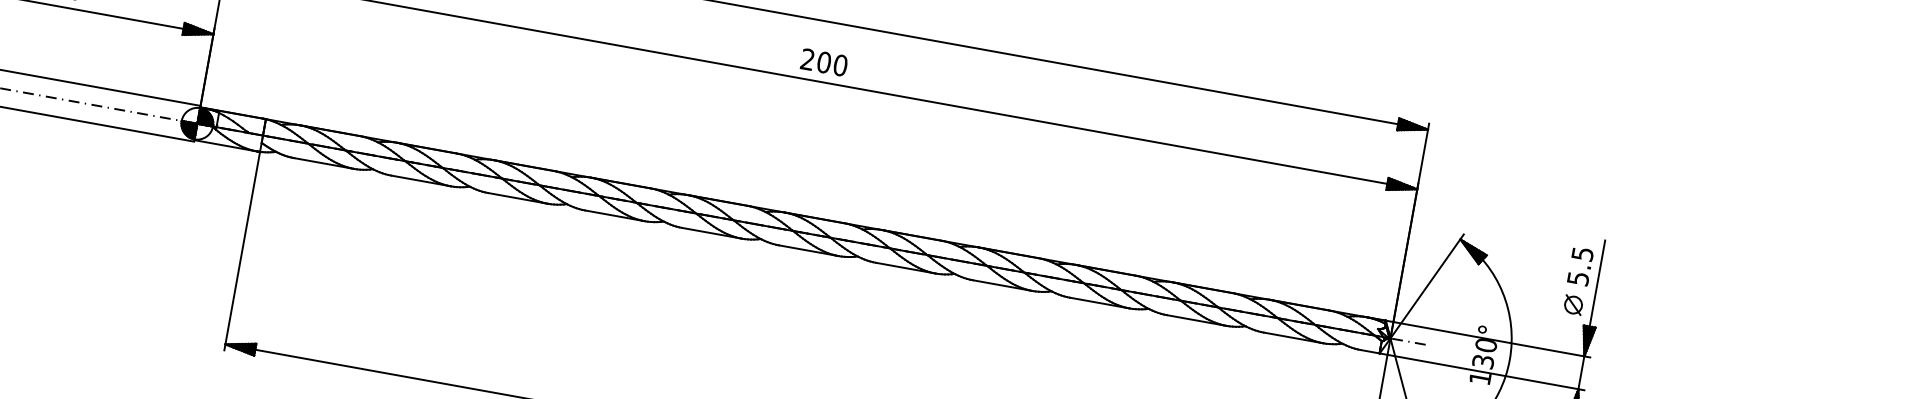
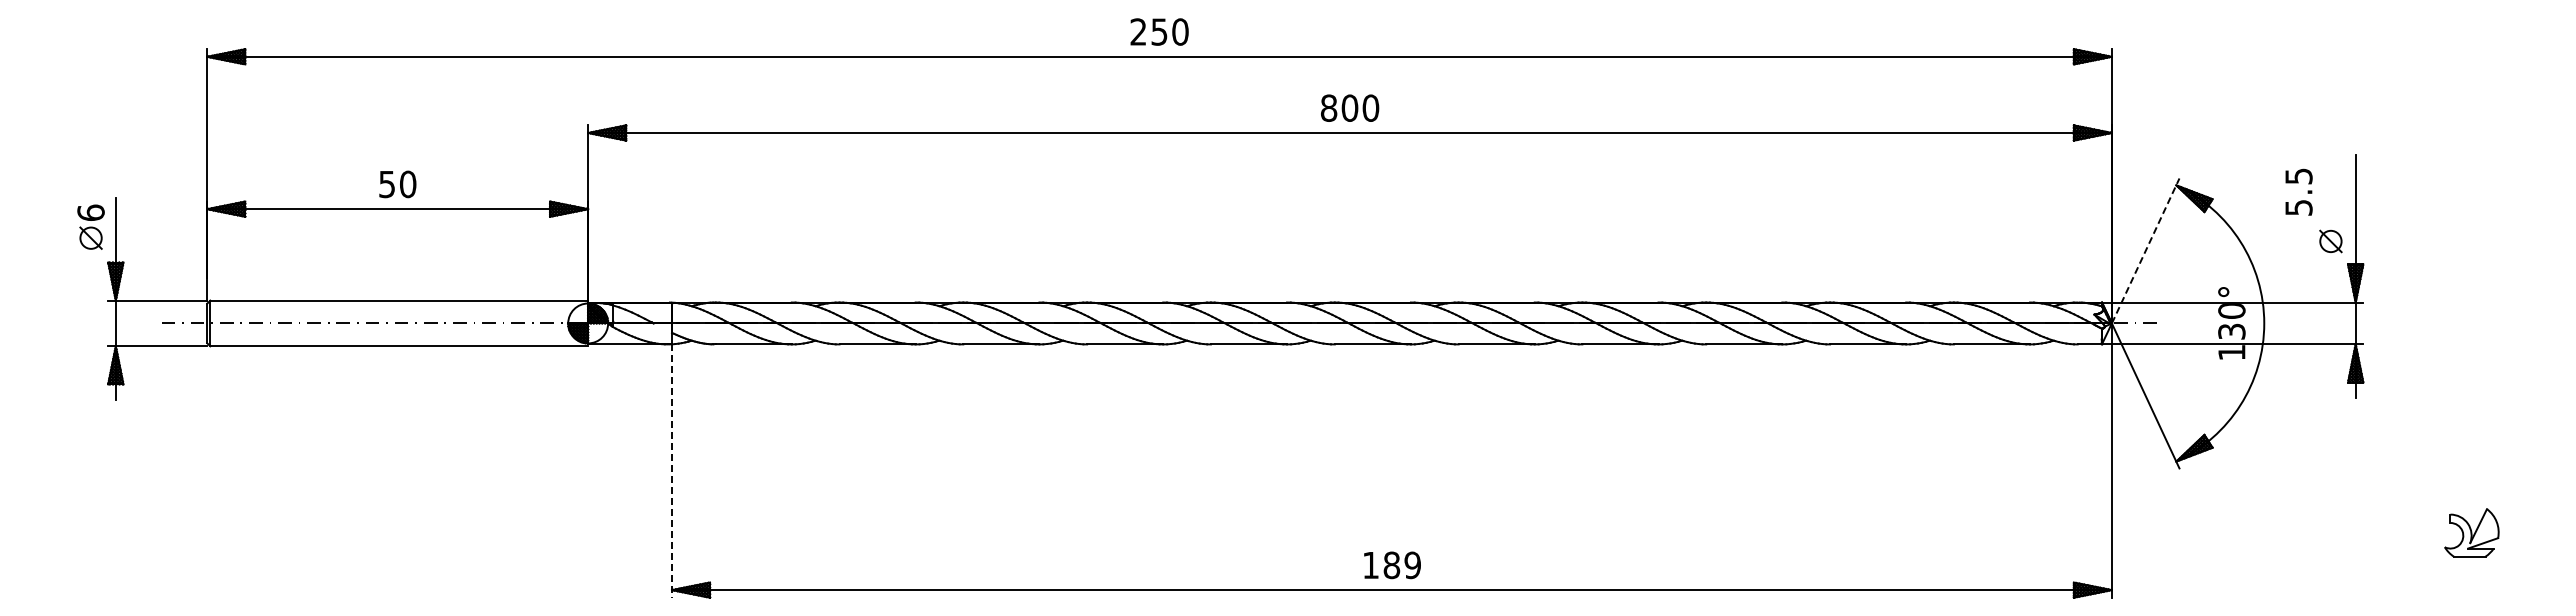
text: (808, 59) -> (1329, 107), 200 -> 800
line: (241, 251) -> (671, 471), solid -> dashed
text: (1580, 265) -> (2298, 191), moved
line: (1427, 286) -> (2145, 250), solid -> dashed

